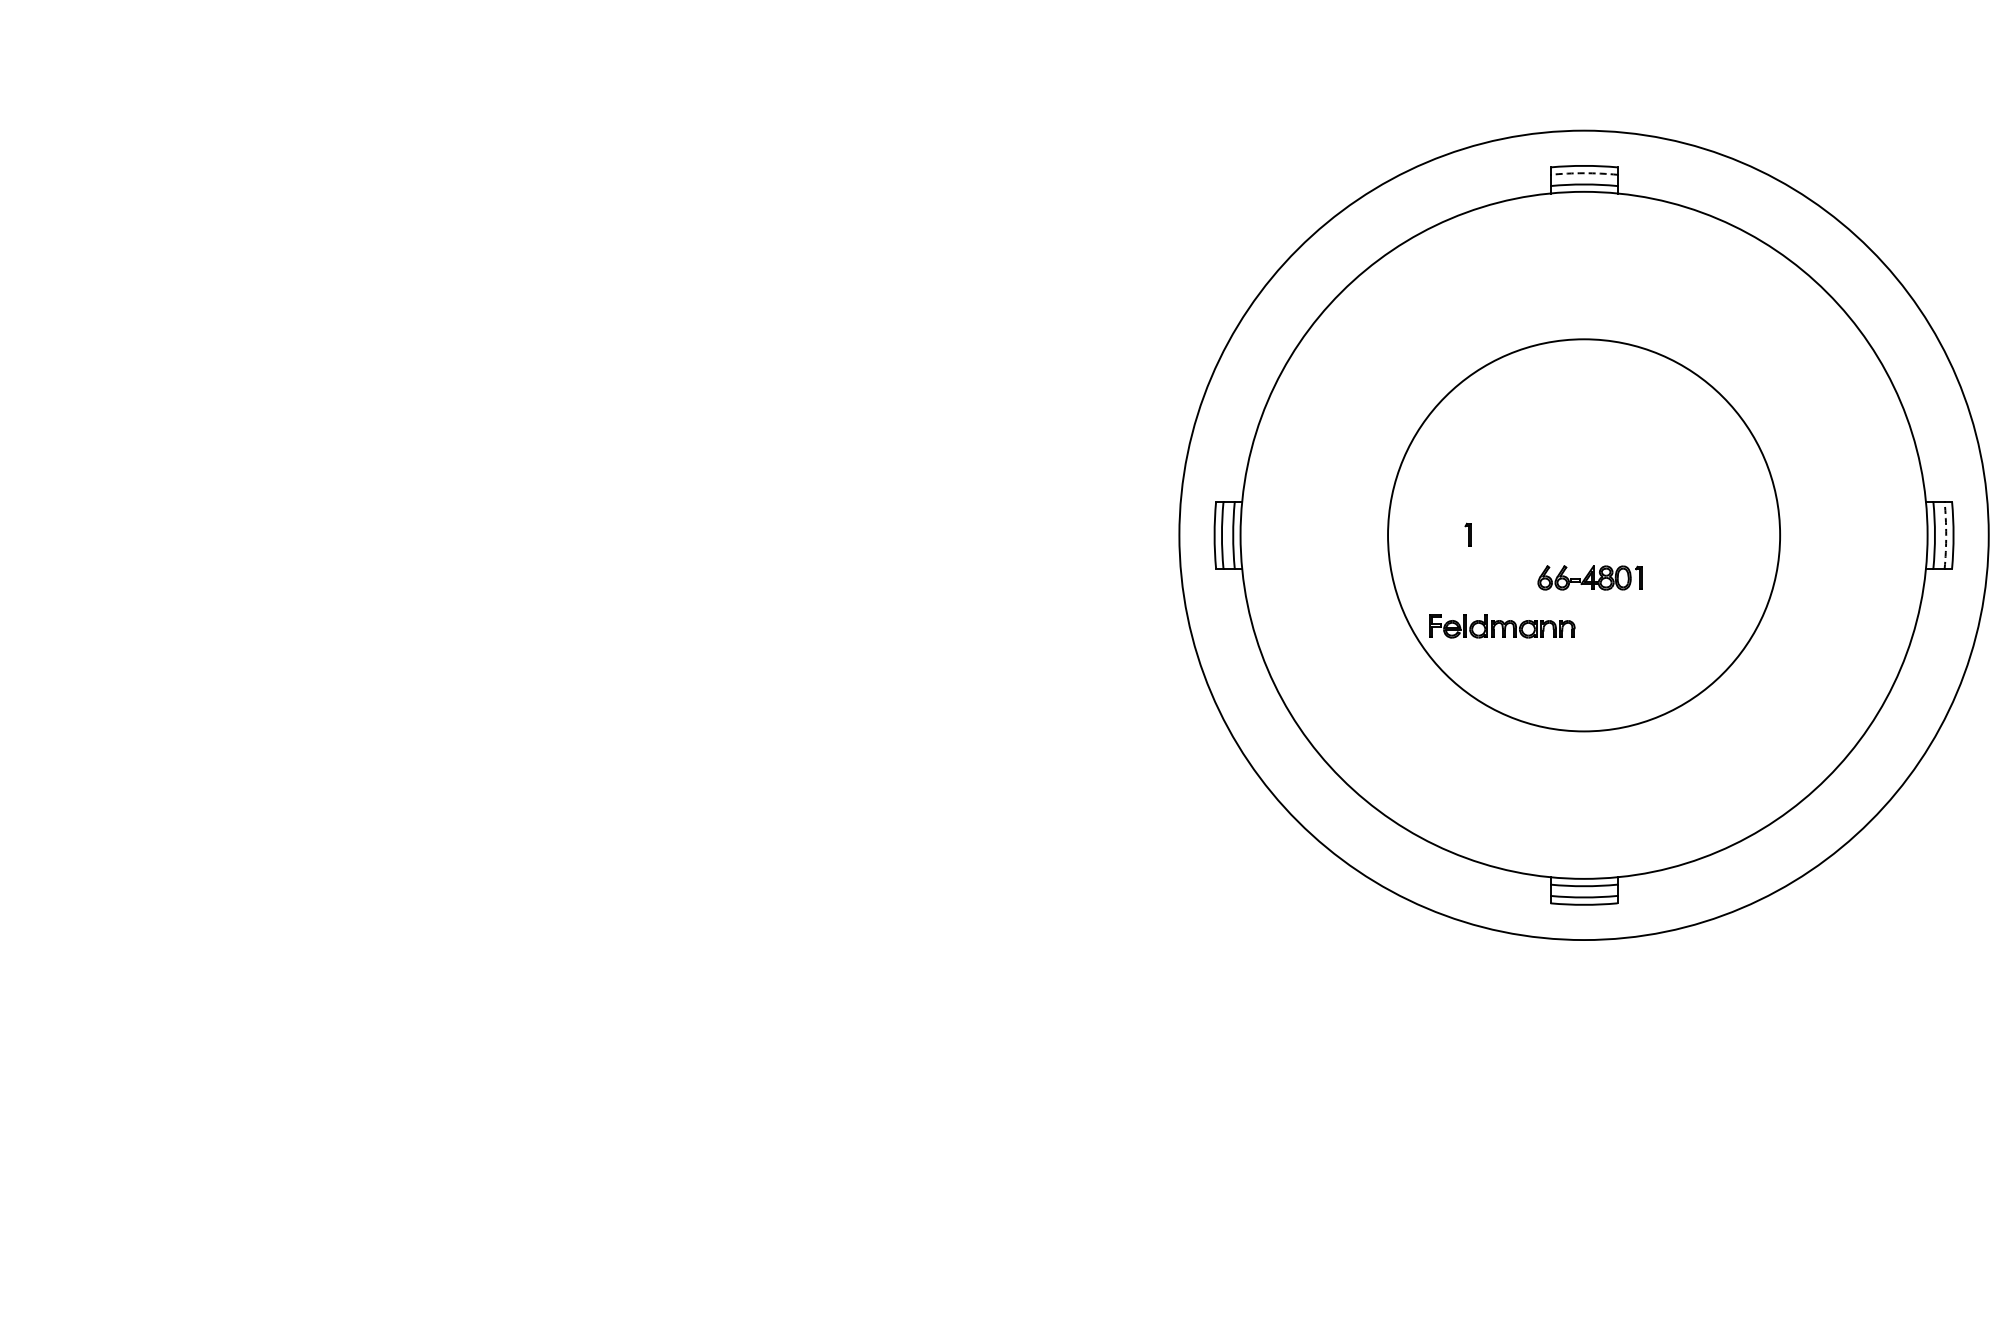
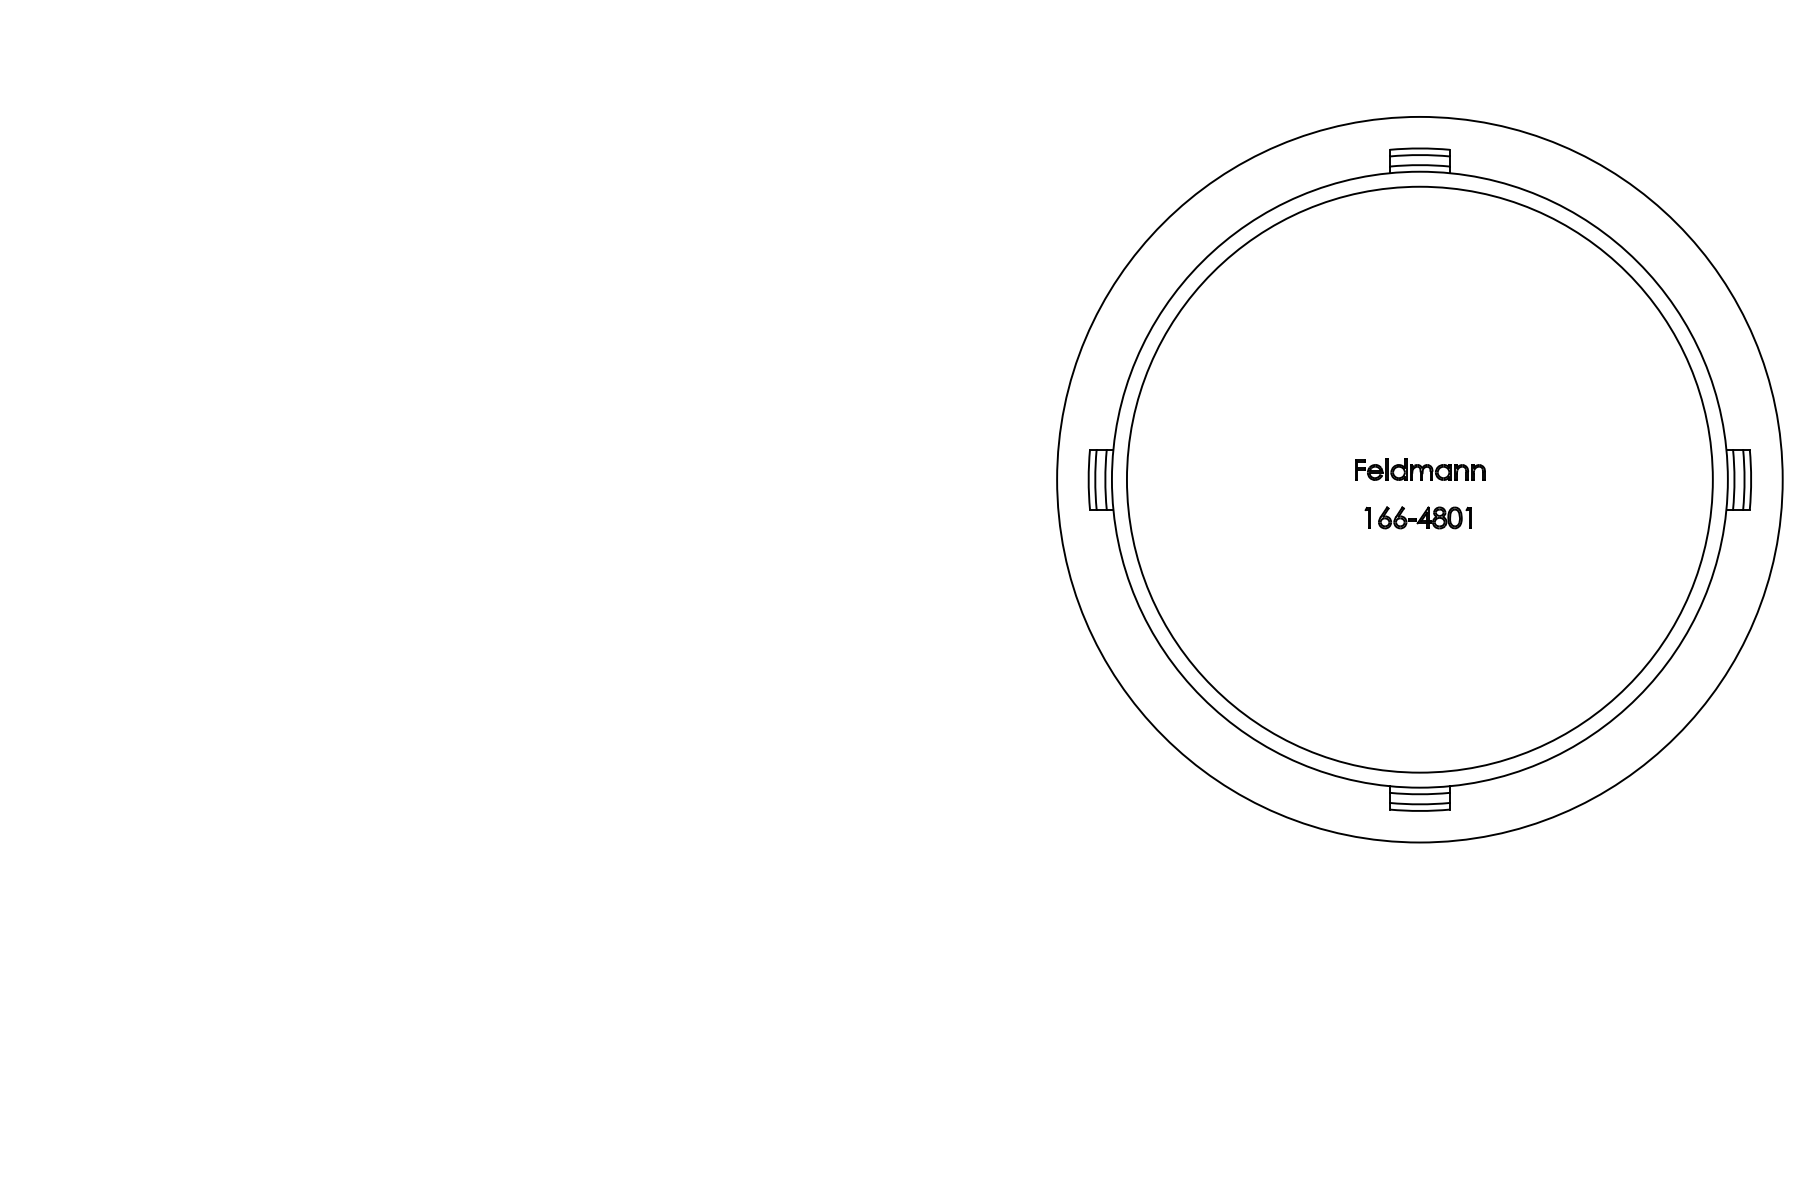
arc: (1584, 173) -> (1420, 155), dashed -> solid
part: (1467, 534) -> (1367, 517), moved
circle: (1583, 535) -> (1419, 479), size x1.67
arc: (1946, 535) -> (1744, 479), dashed -> solid
part: (1502, 626) -> (1420, 469), moved

